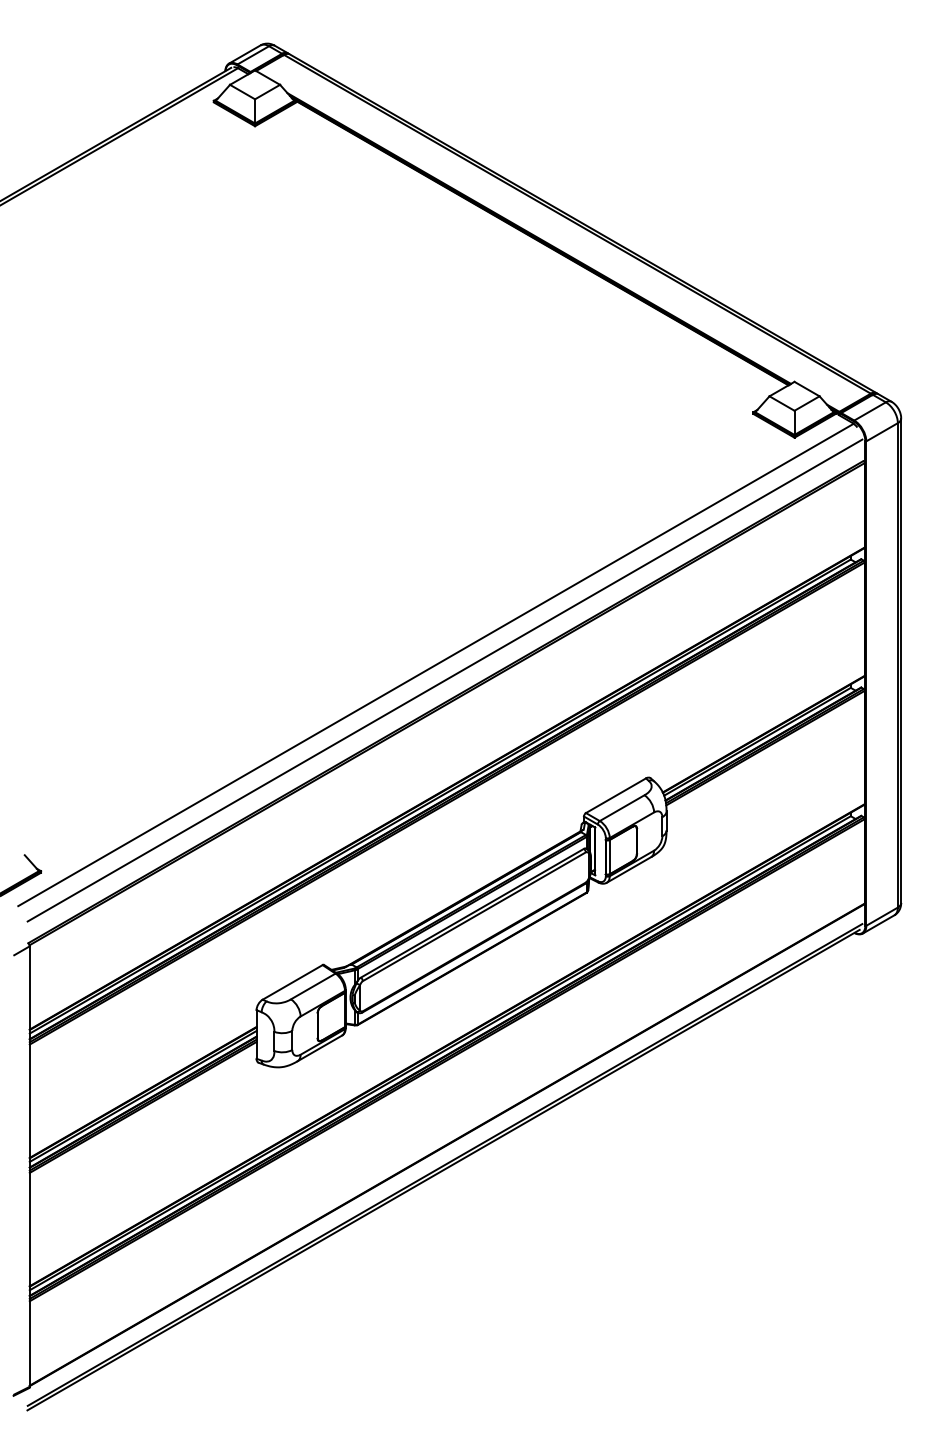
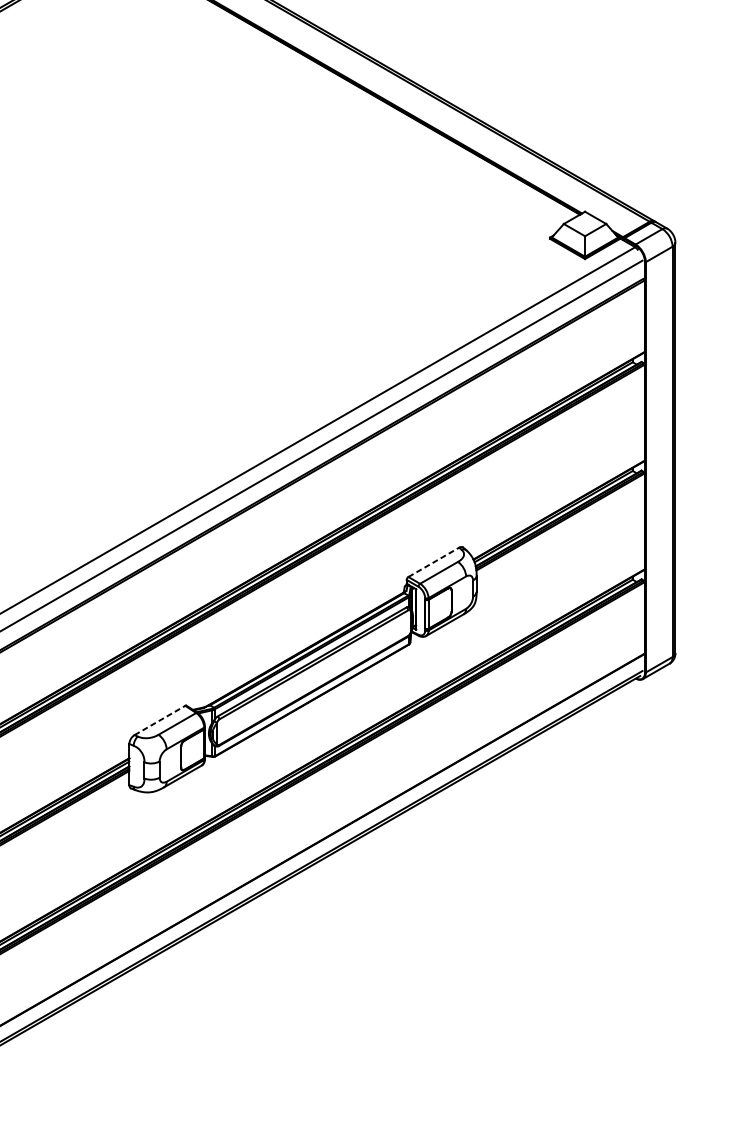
line: (615, 795) -> (433, 562), solid -> dashed
line: (292, 982) -> (159, 720), solid -> dashed

